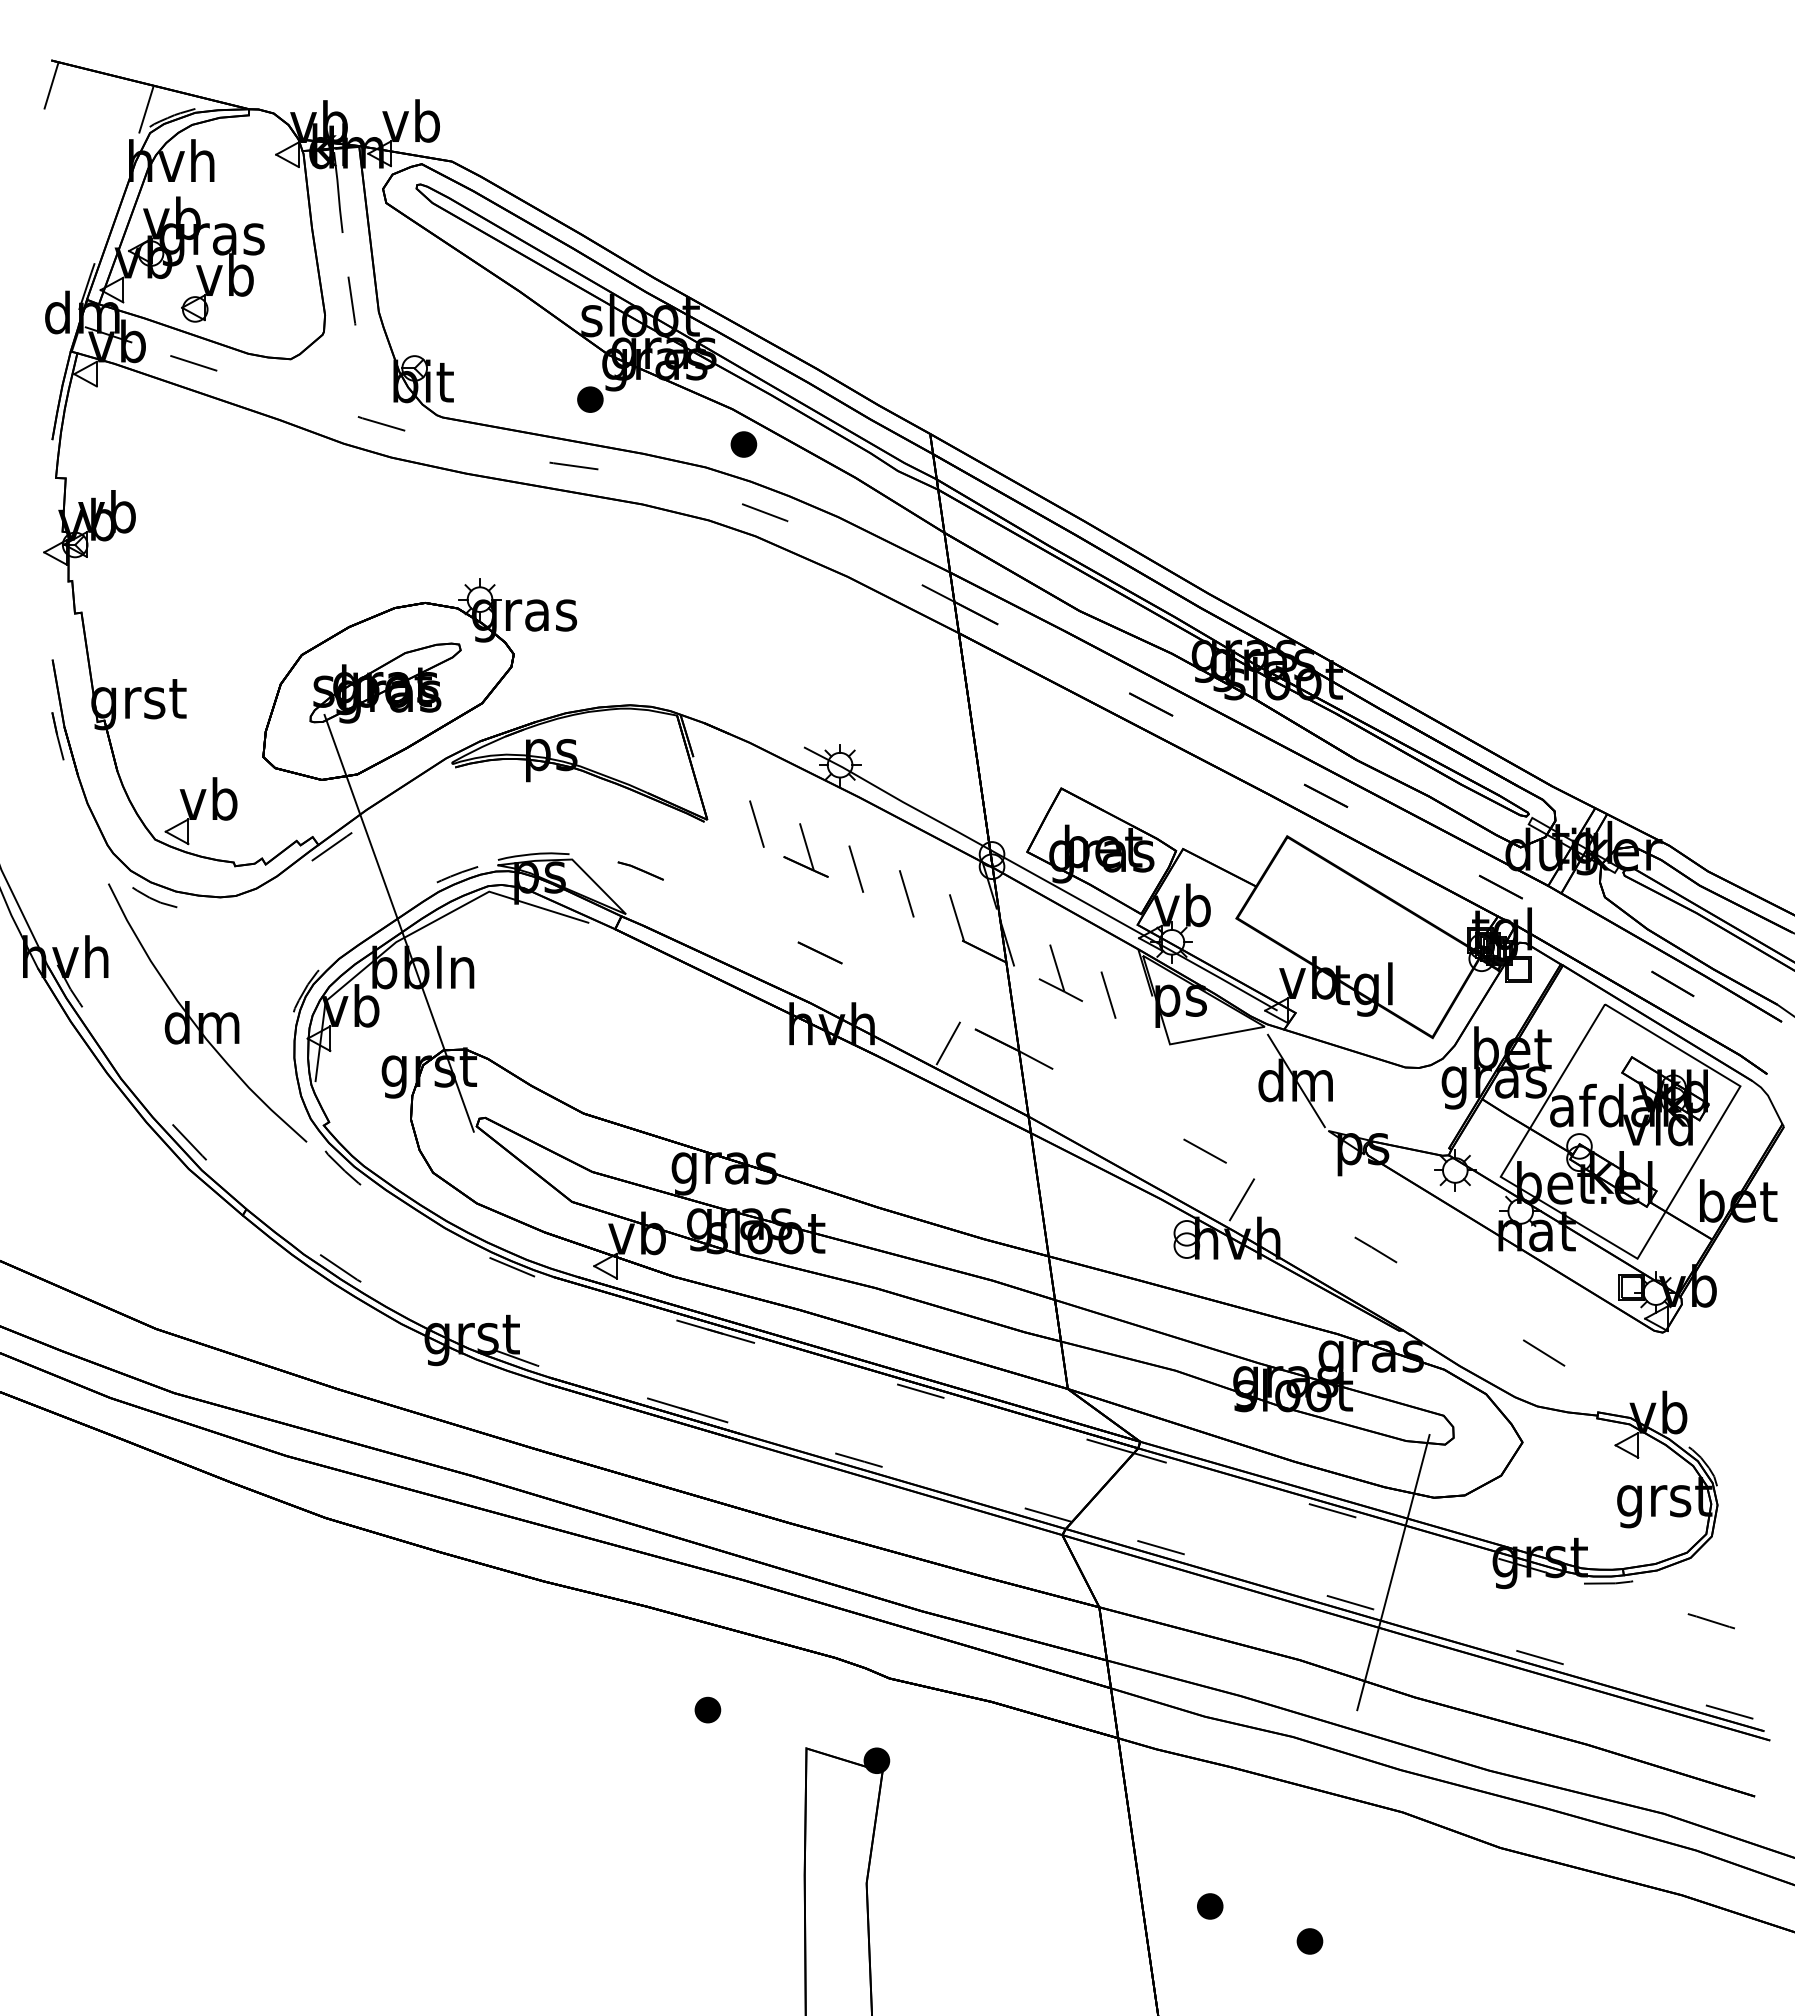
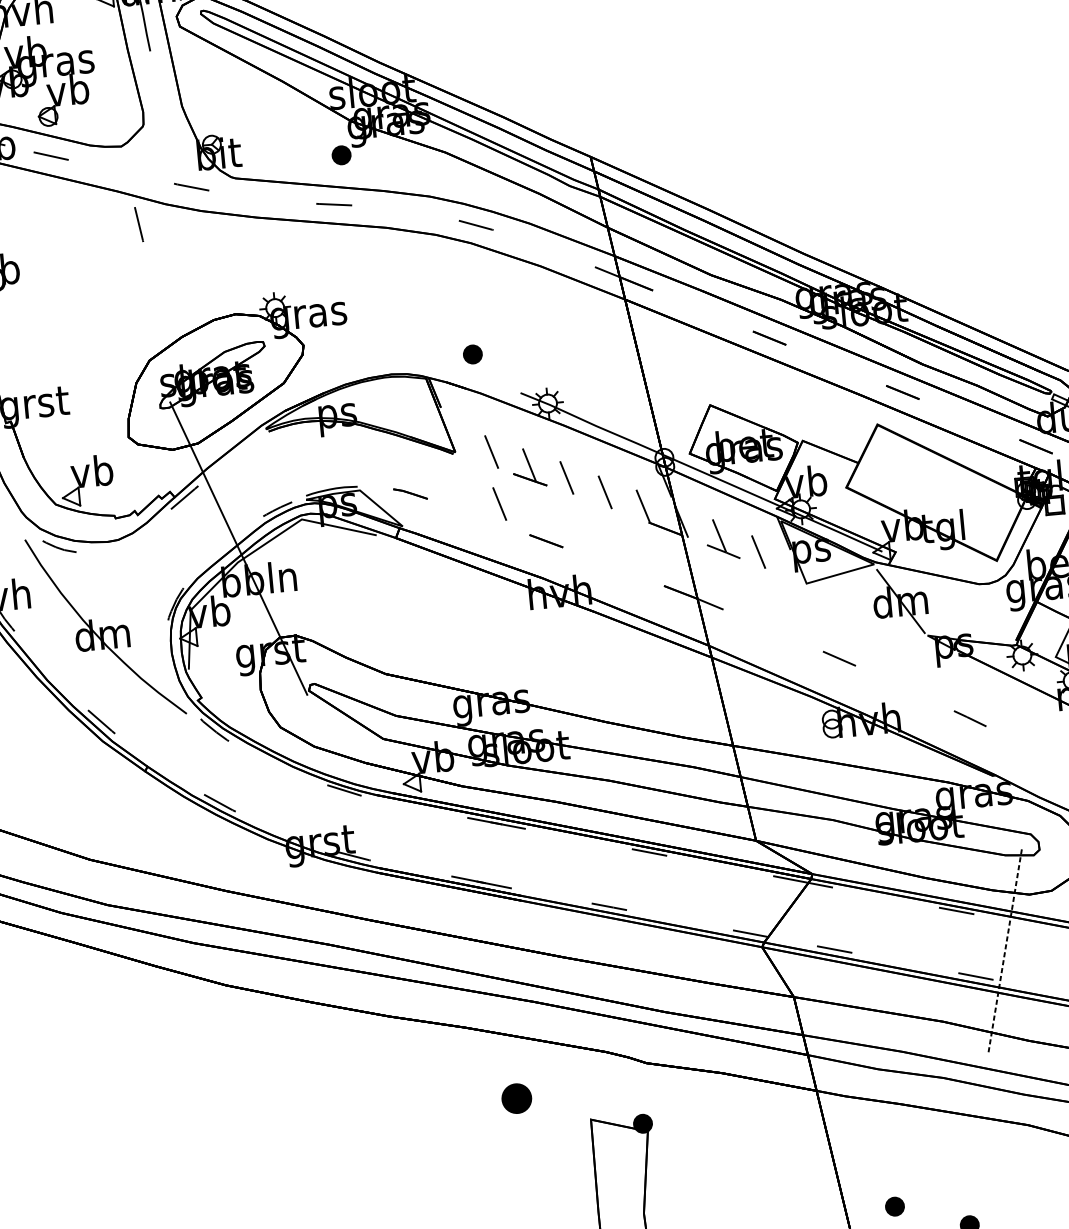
line: (351, 300) -> (138, 224), moved
part: (743, 444) -> (472, 354), moved
line: (761, 895) -> (499, 503), added
line: (947, 1043) -> (645, 598), removed
line: (1240, 1201) -> (868, 692), removed
line: (1393, 1573) -> (1005, 952), solid -> dashed
part: (707, 1709) -> (516, 1098), size x1.6

